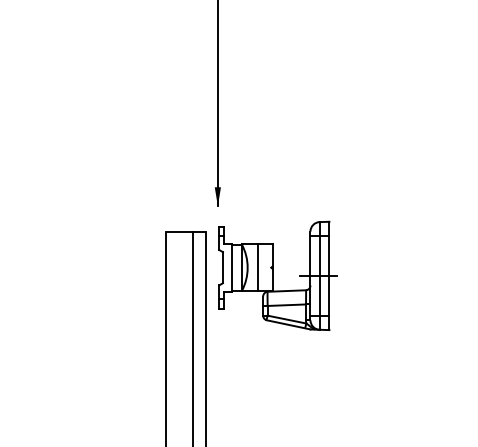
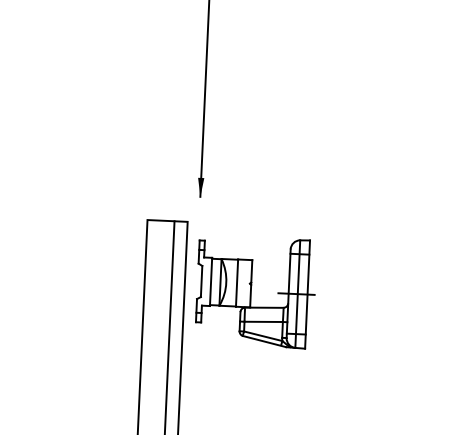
part: (277, 275) -> (255, 291), moved

